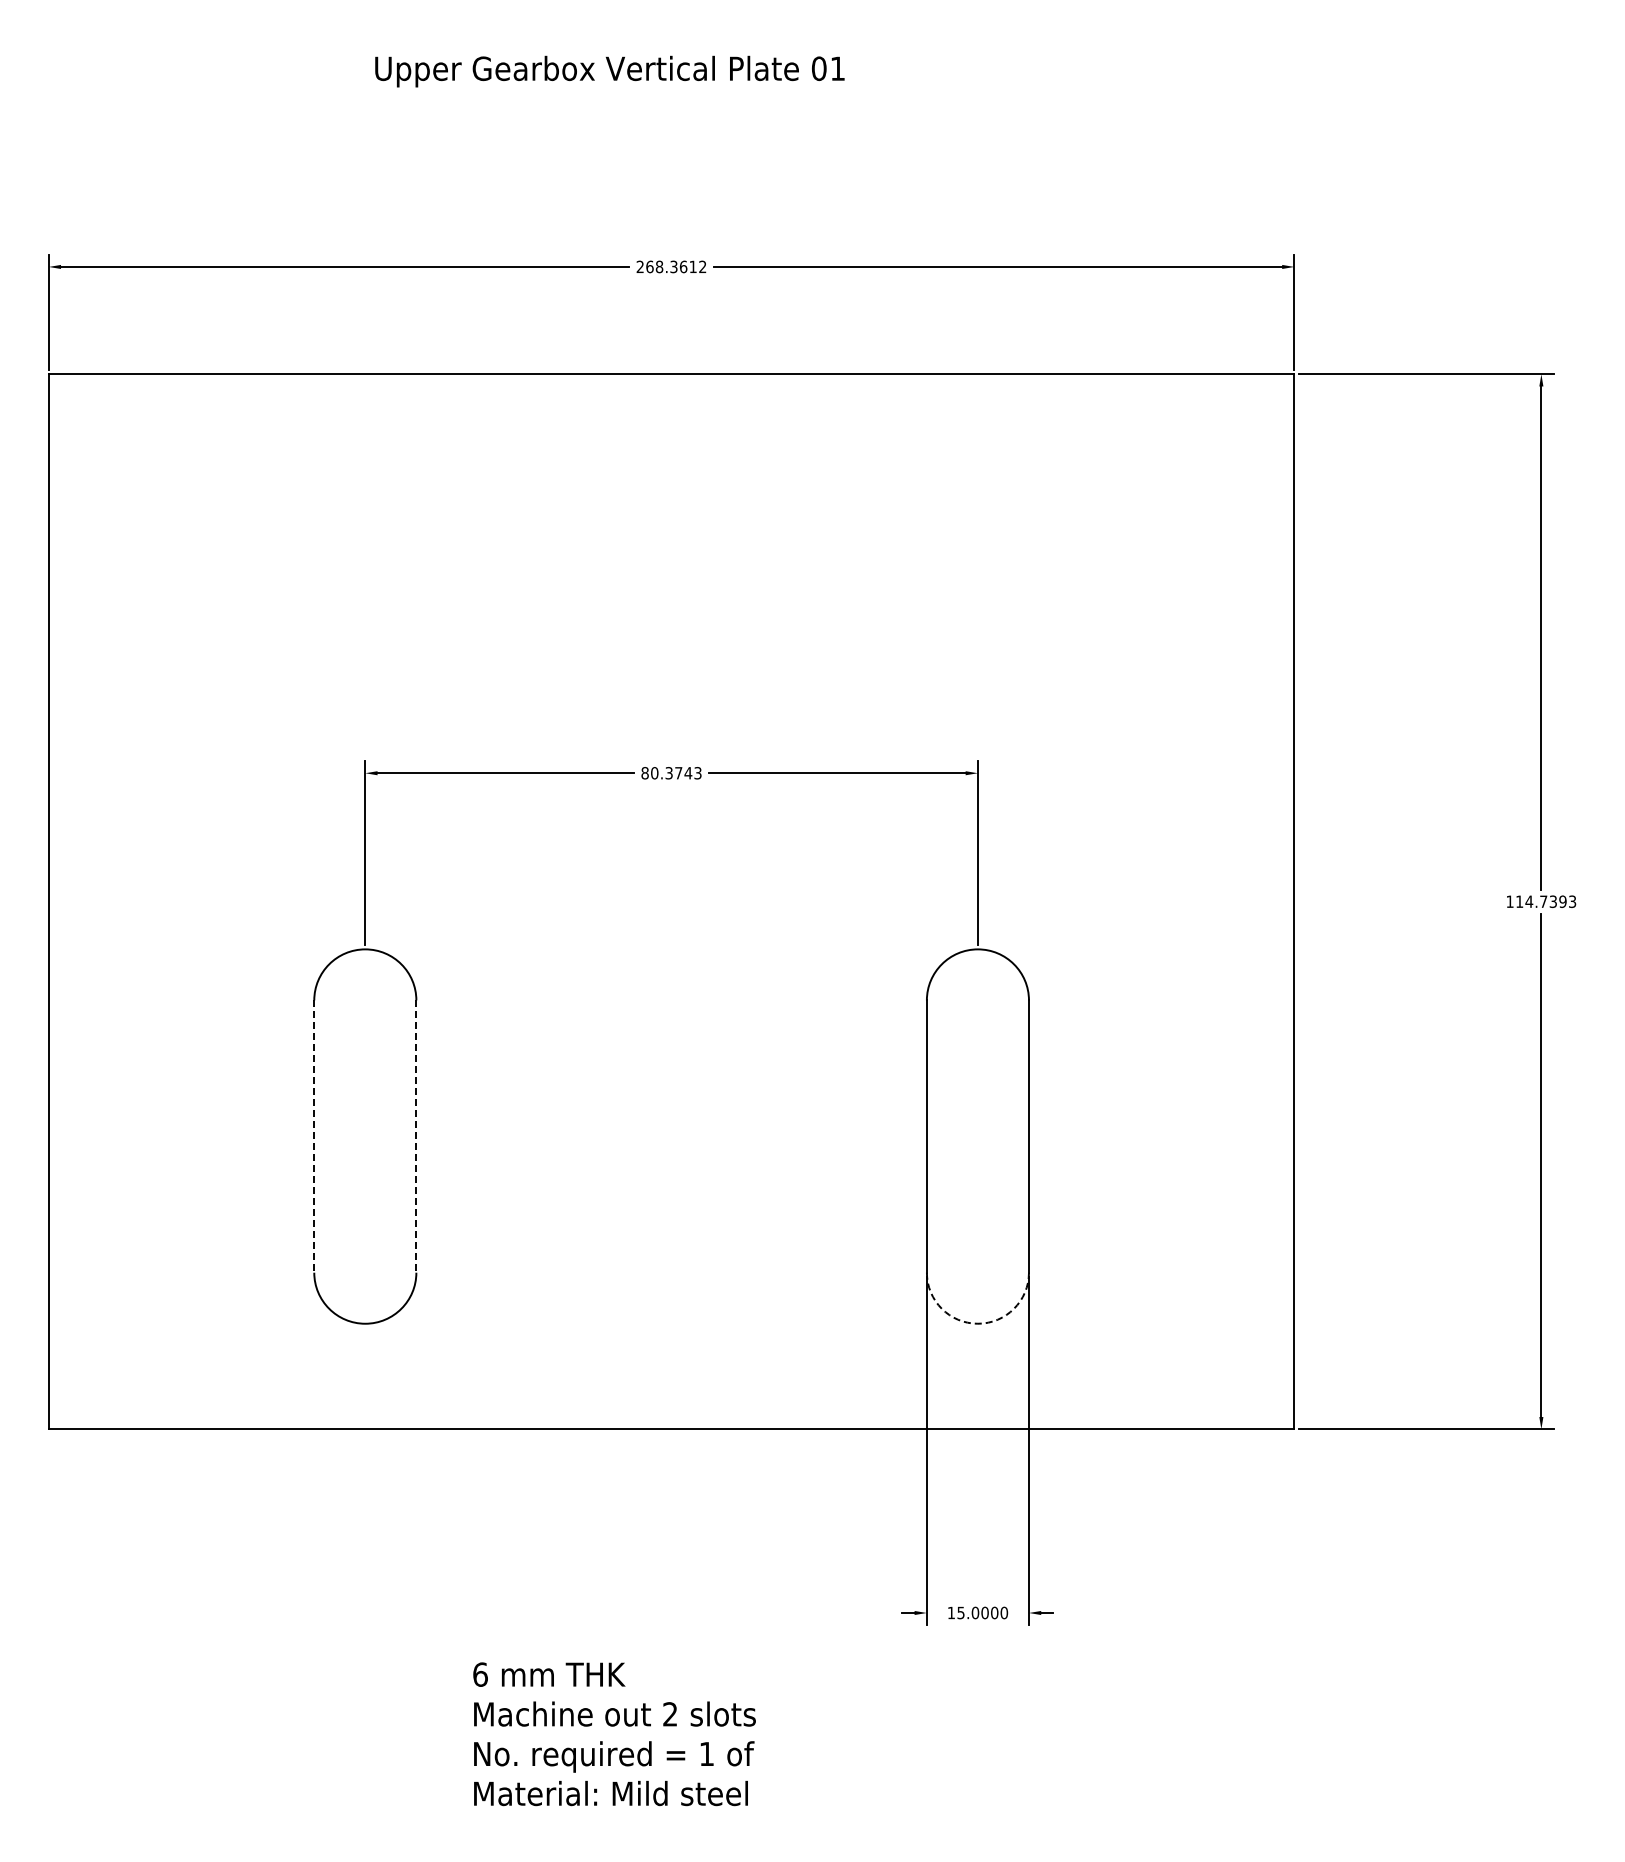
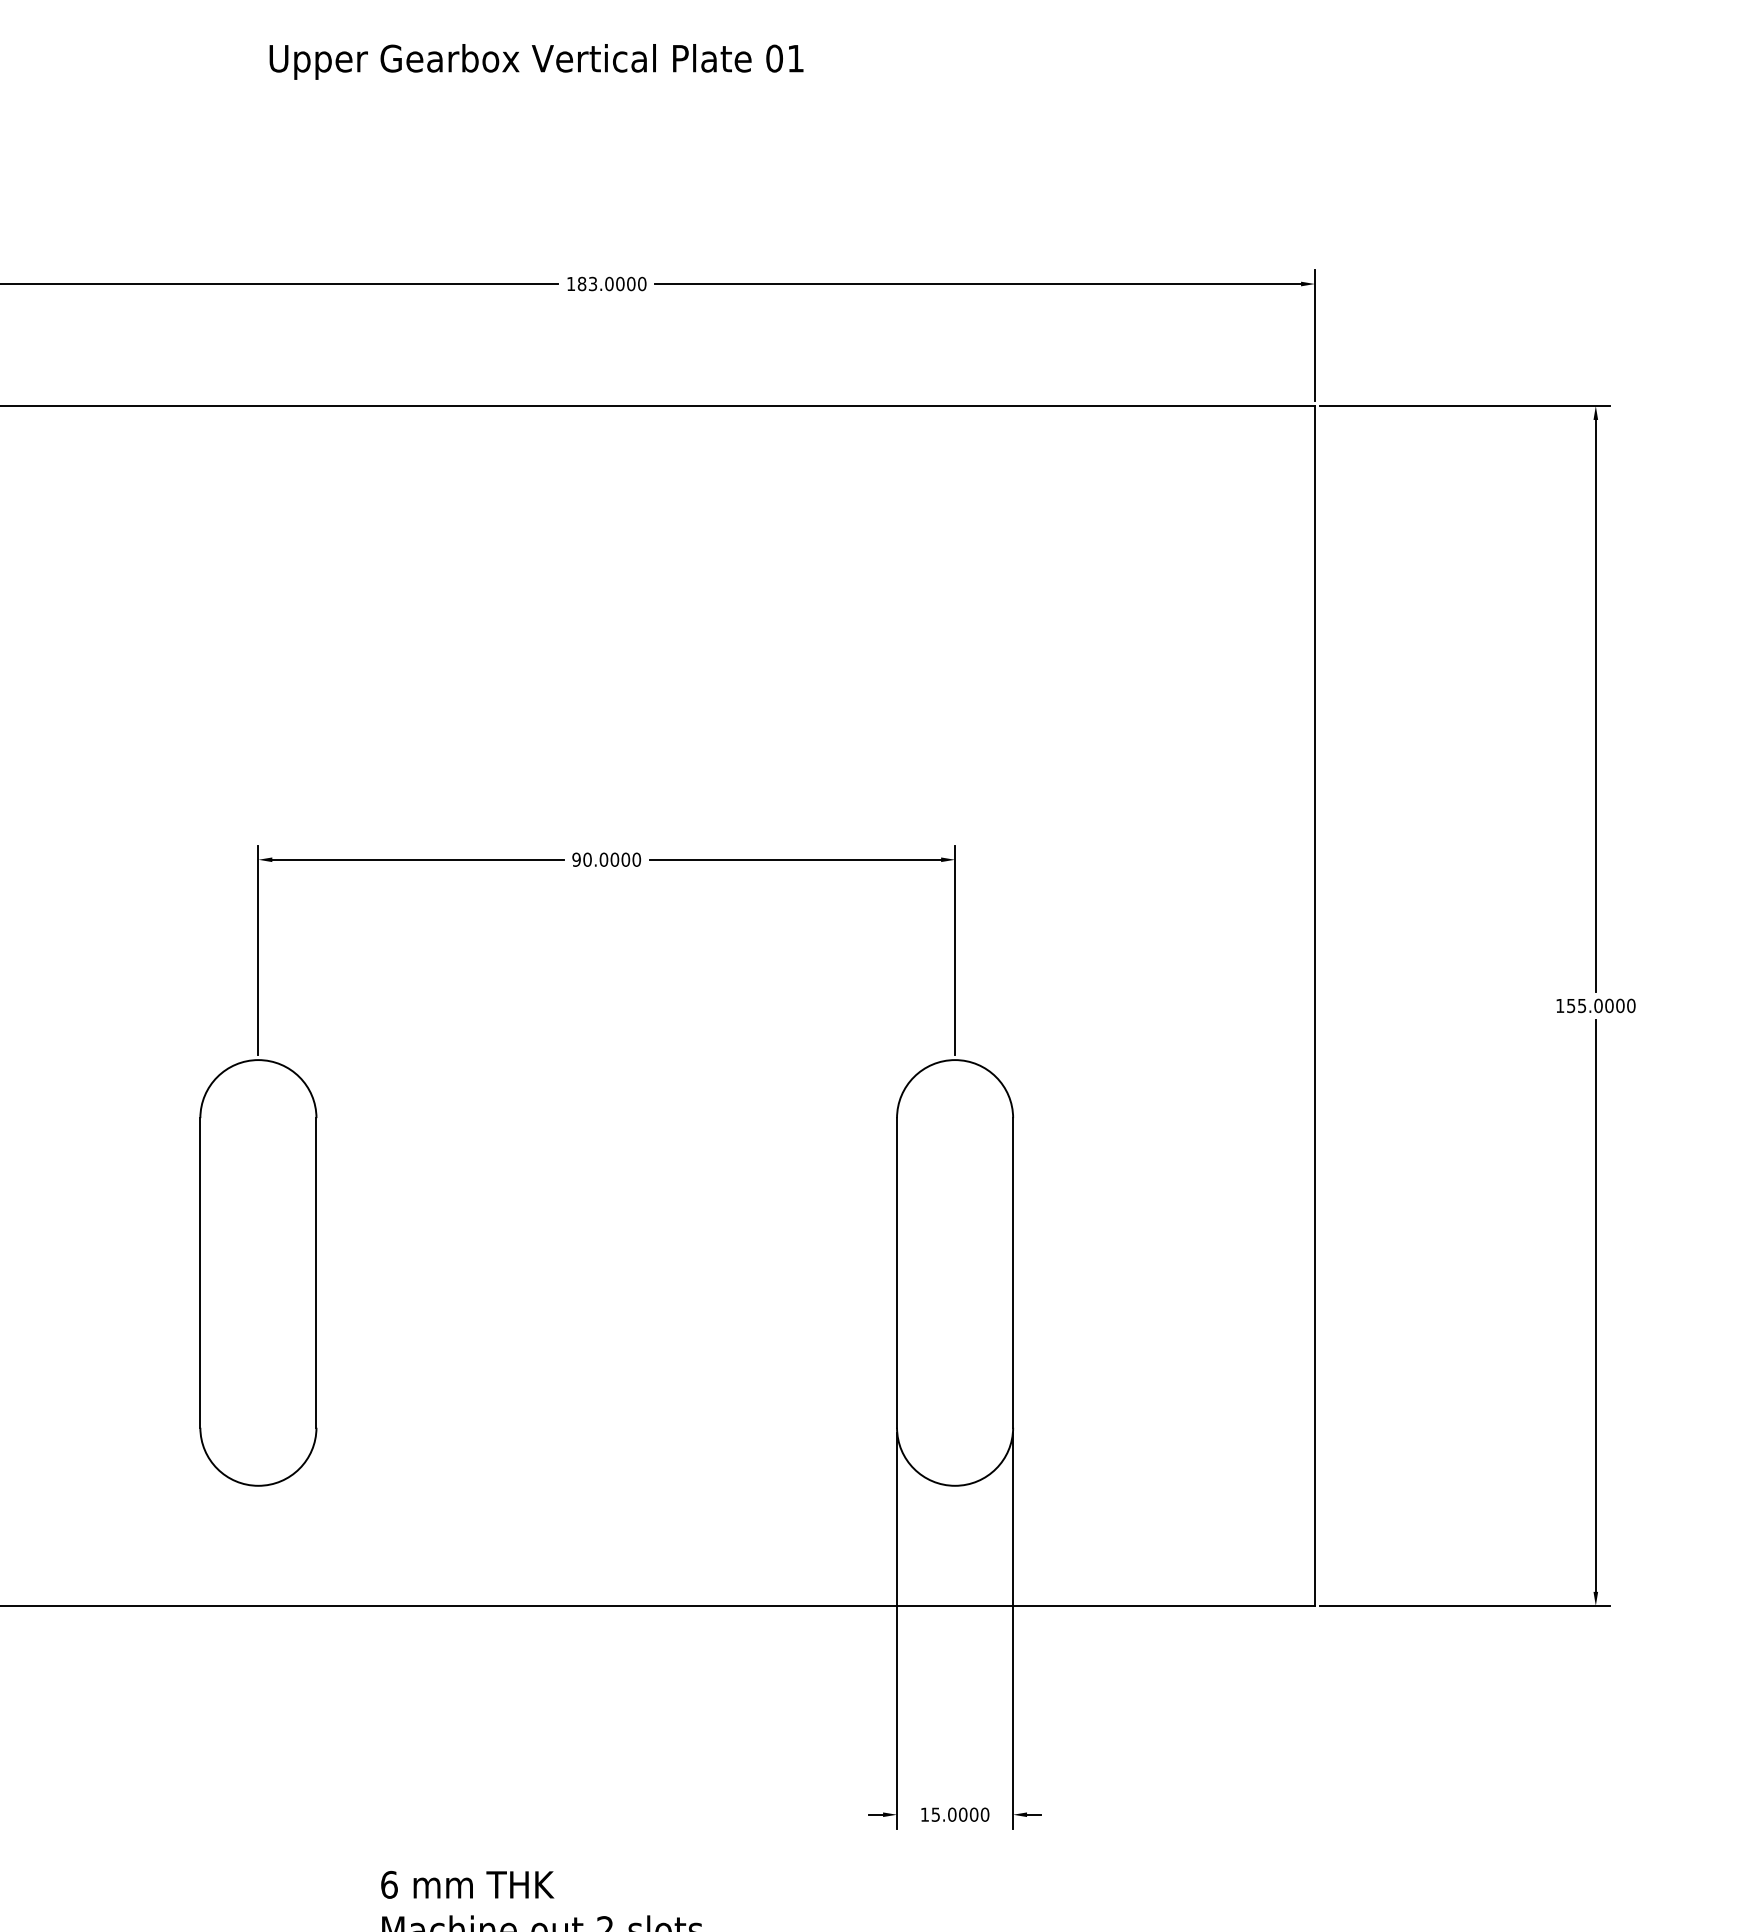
text: (671, 266) -> (606, 283), 268.3612 -> 183.0000
text: (671, 773) -> (606, 860), 80.3743 -> 90.0000
text: (1546, 901) -> (1601, 1005), 114.7393 -> 155.0000
line: (314, 1137) -> (200, 1274), dashed -> solid
line: (416, 1137) -> (316, 1274), dashed -> solid
arc: (977, 1323) -> (954, 1485), dashed -> solid

